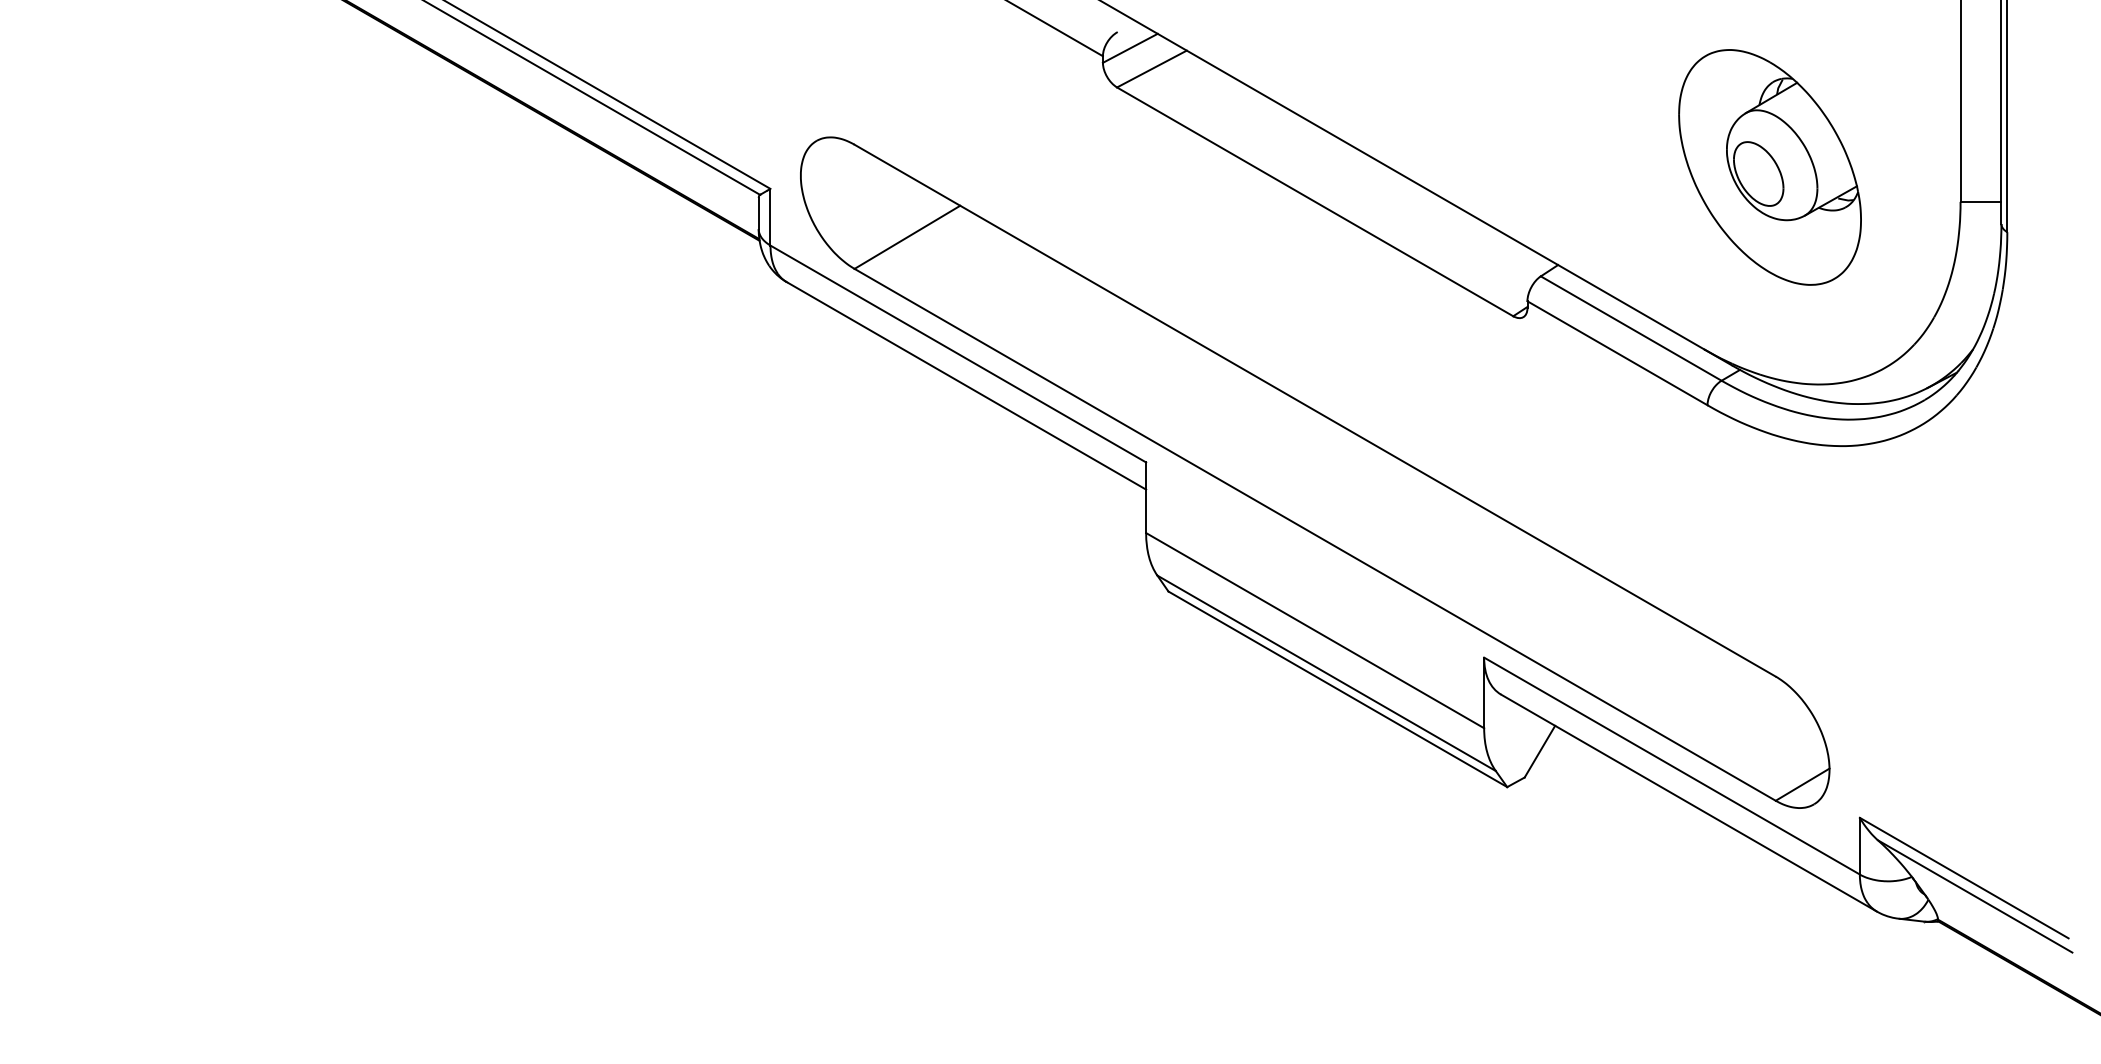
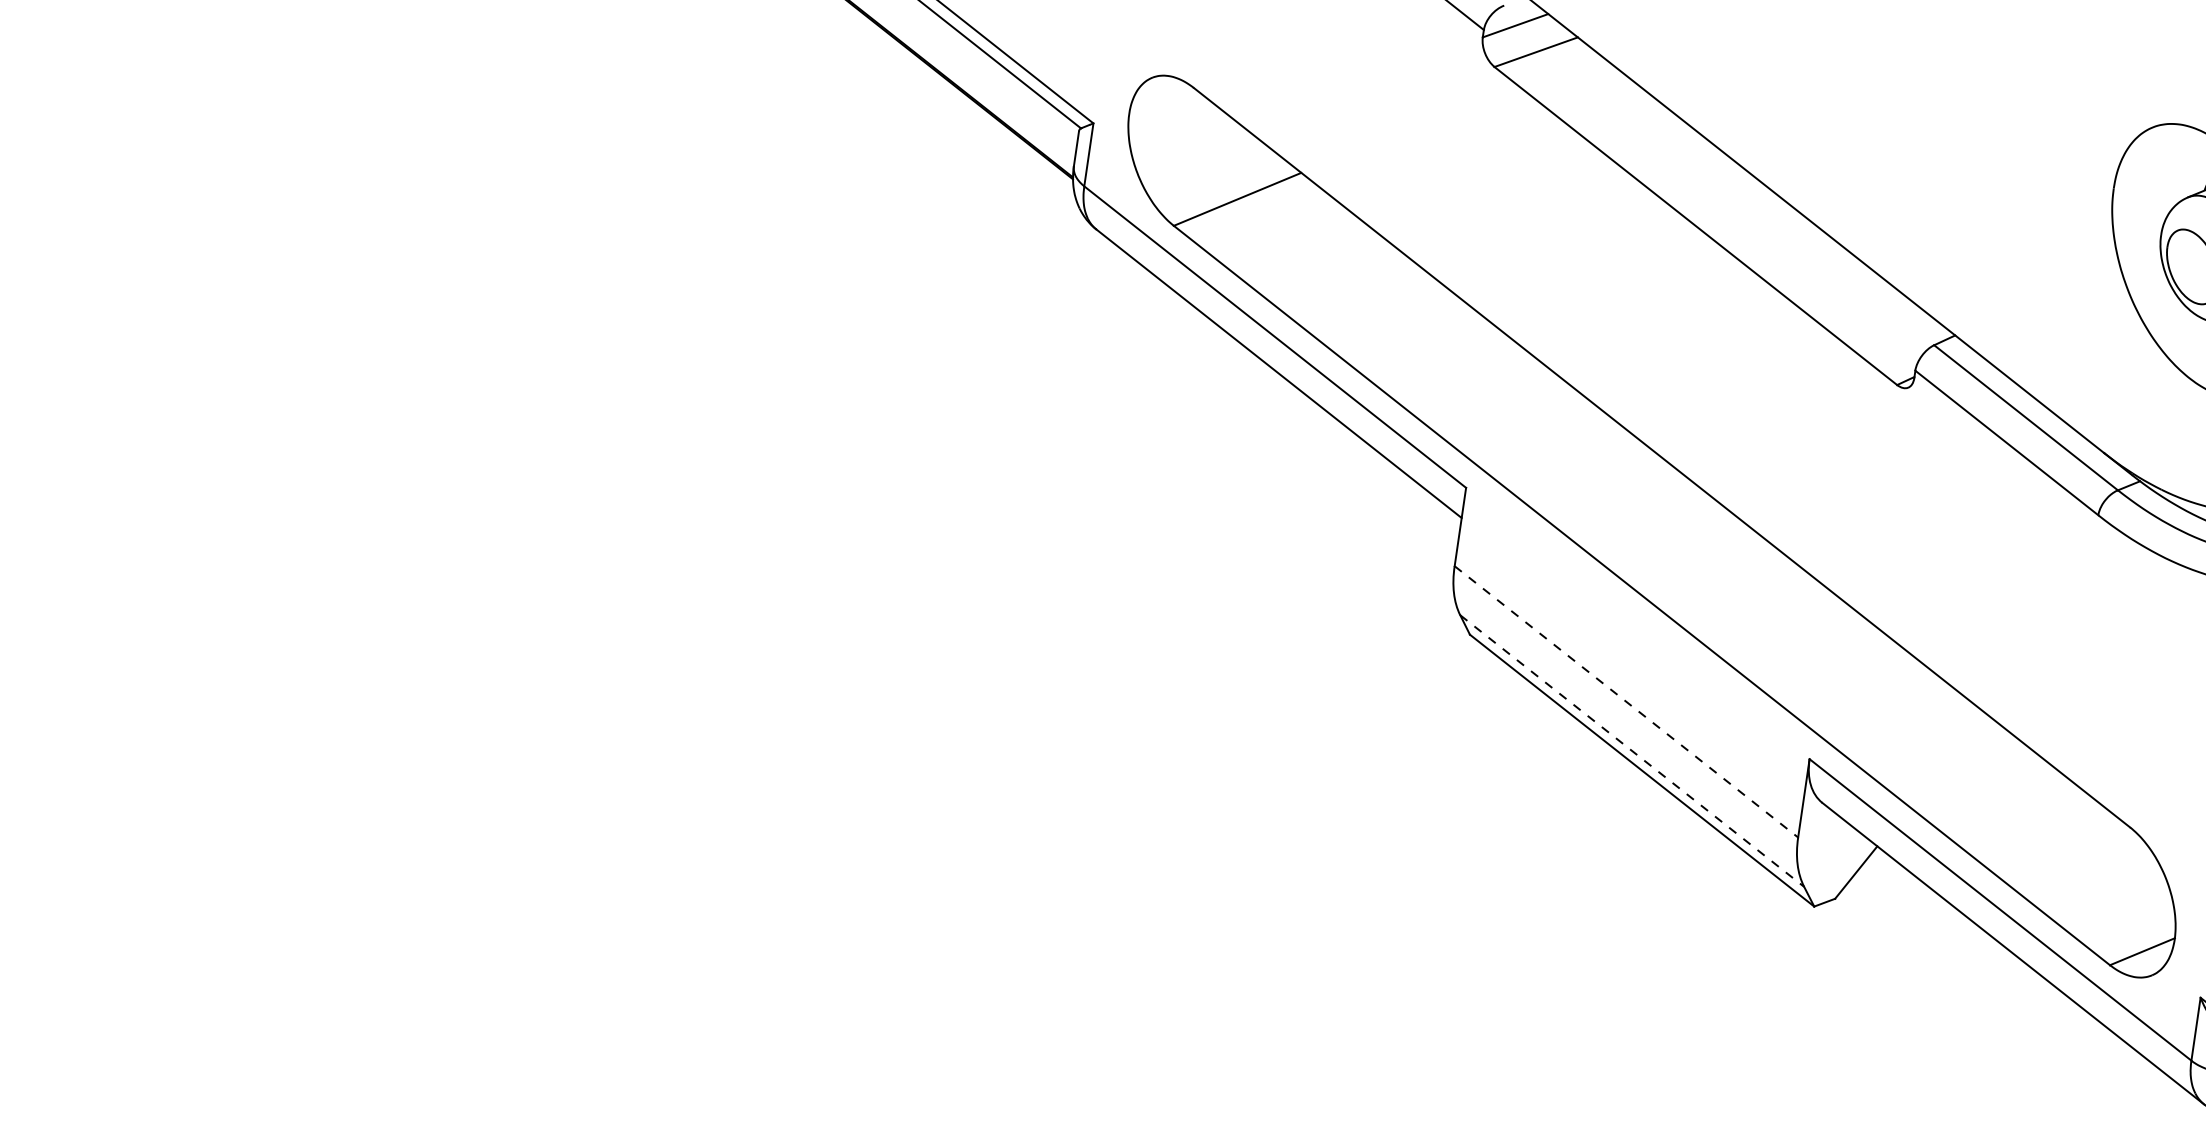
line: (1315, 630) -> (1626, 701), solid -> dashed
line: (1327, 673) -> (1633, 751), solid -> dashed

